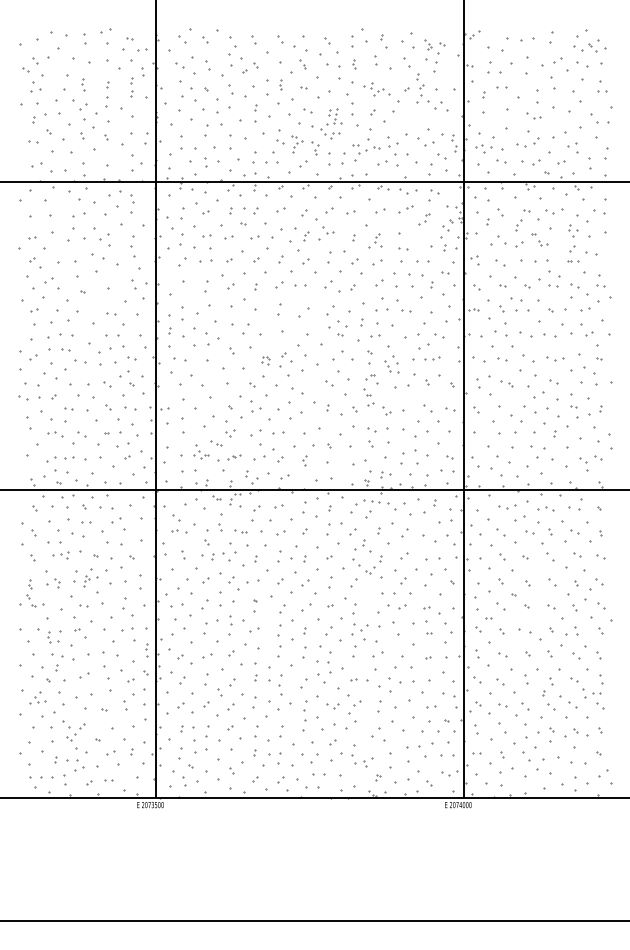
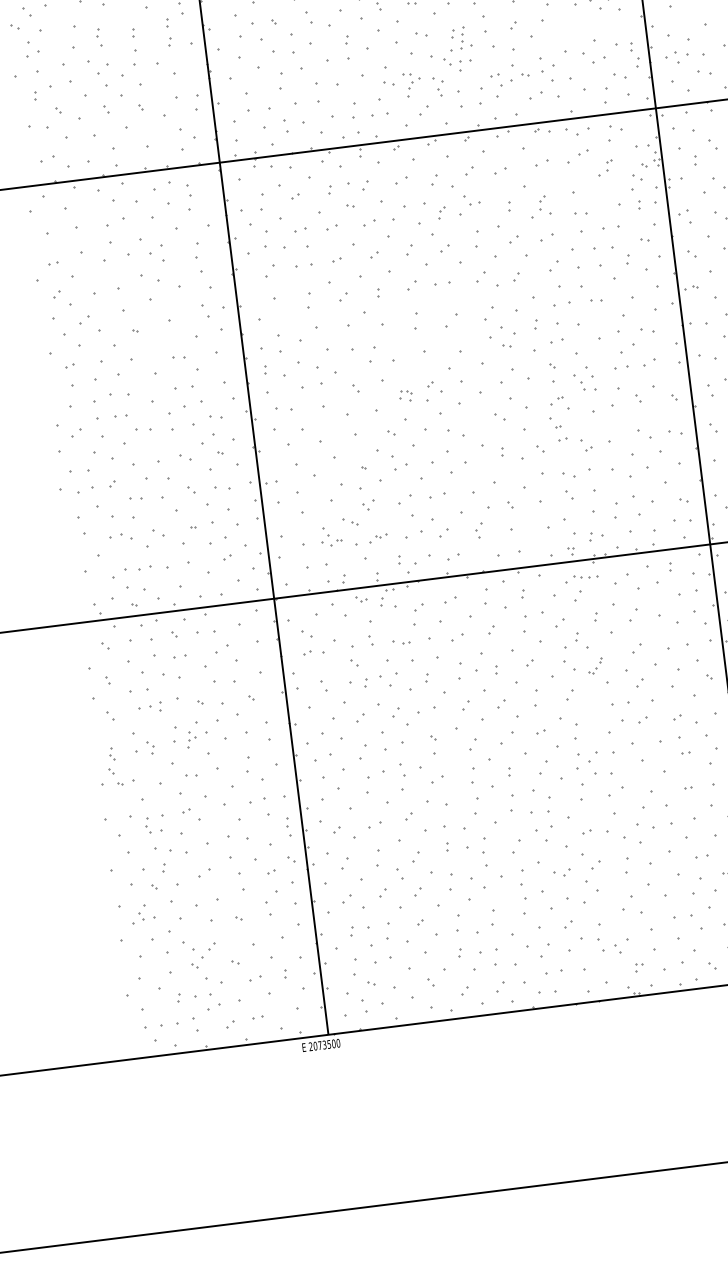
part: (33, 141) -> (38, 126), size x1.6
part: (432, 358) -> (641, 363), size x1.4
part: (23, 397) -> (69, 490), size x1.6
part: (372, 502) -> (582, 577), size x0.7
part: (373, 564) -> (594, 665), size x0.6

